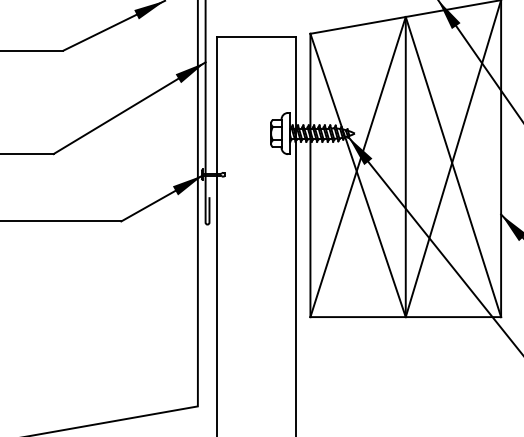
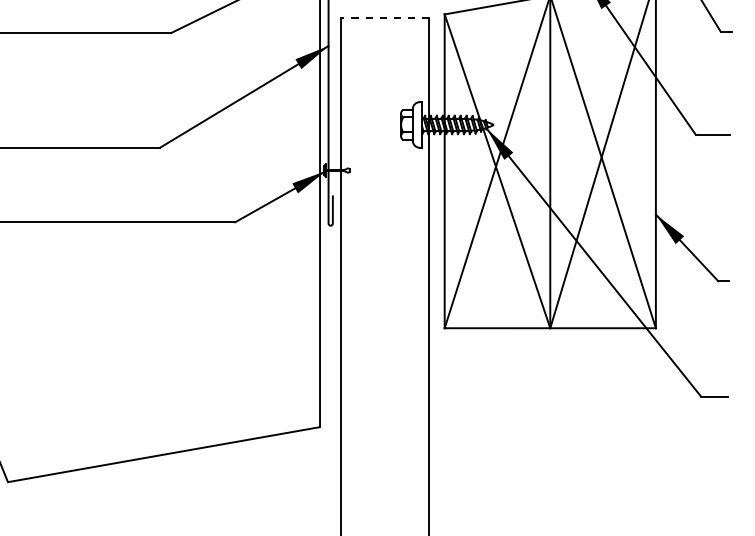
line: (256, 36) -> (384, 17), solid -> dashed

